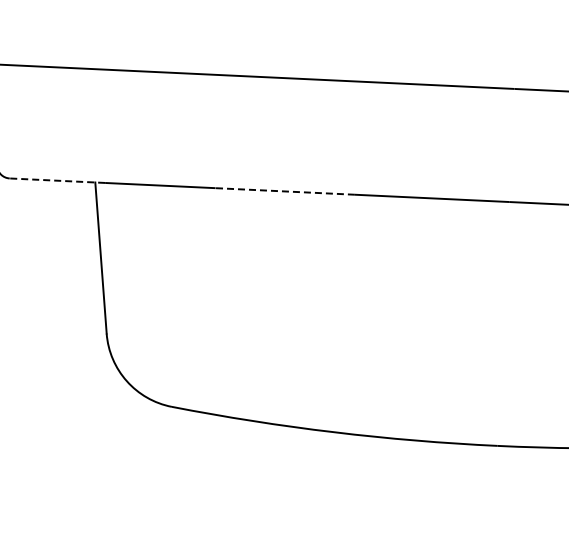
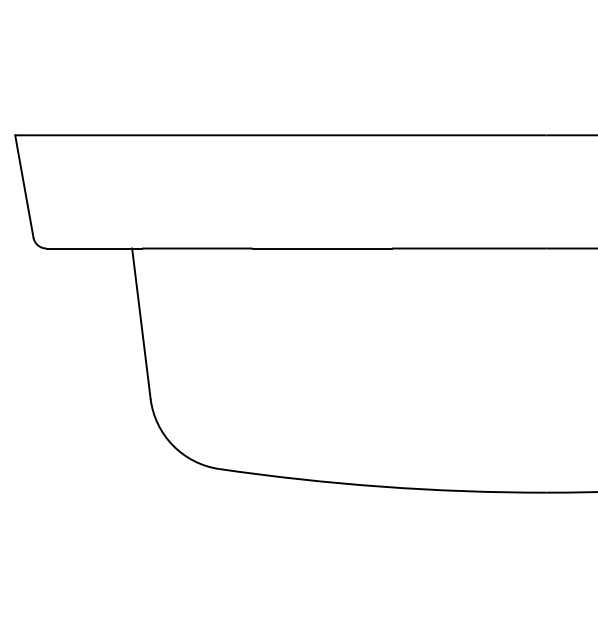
line: (57, 180) -> (94, 248), dashed -> solid
line: (285, 191) -> (322, 248), dashed -> solid

